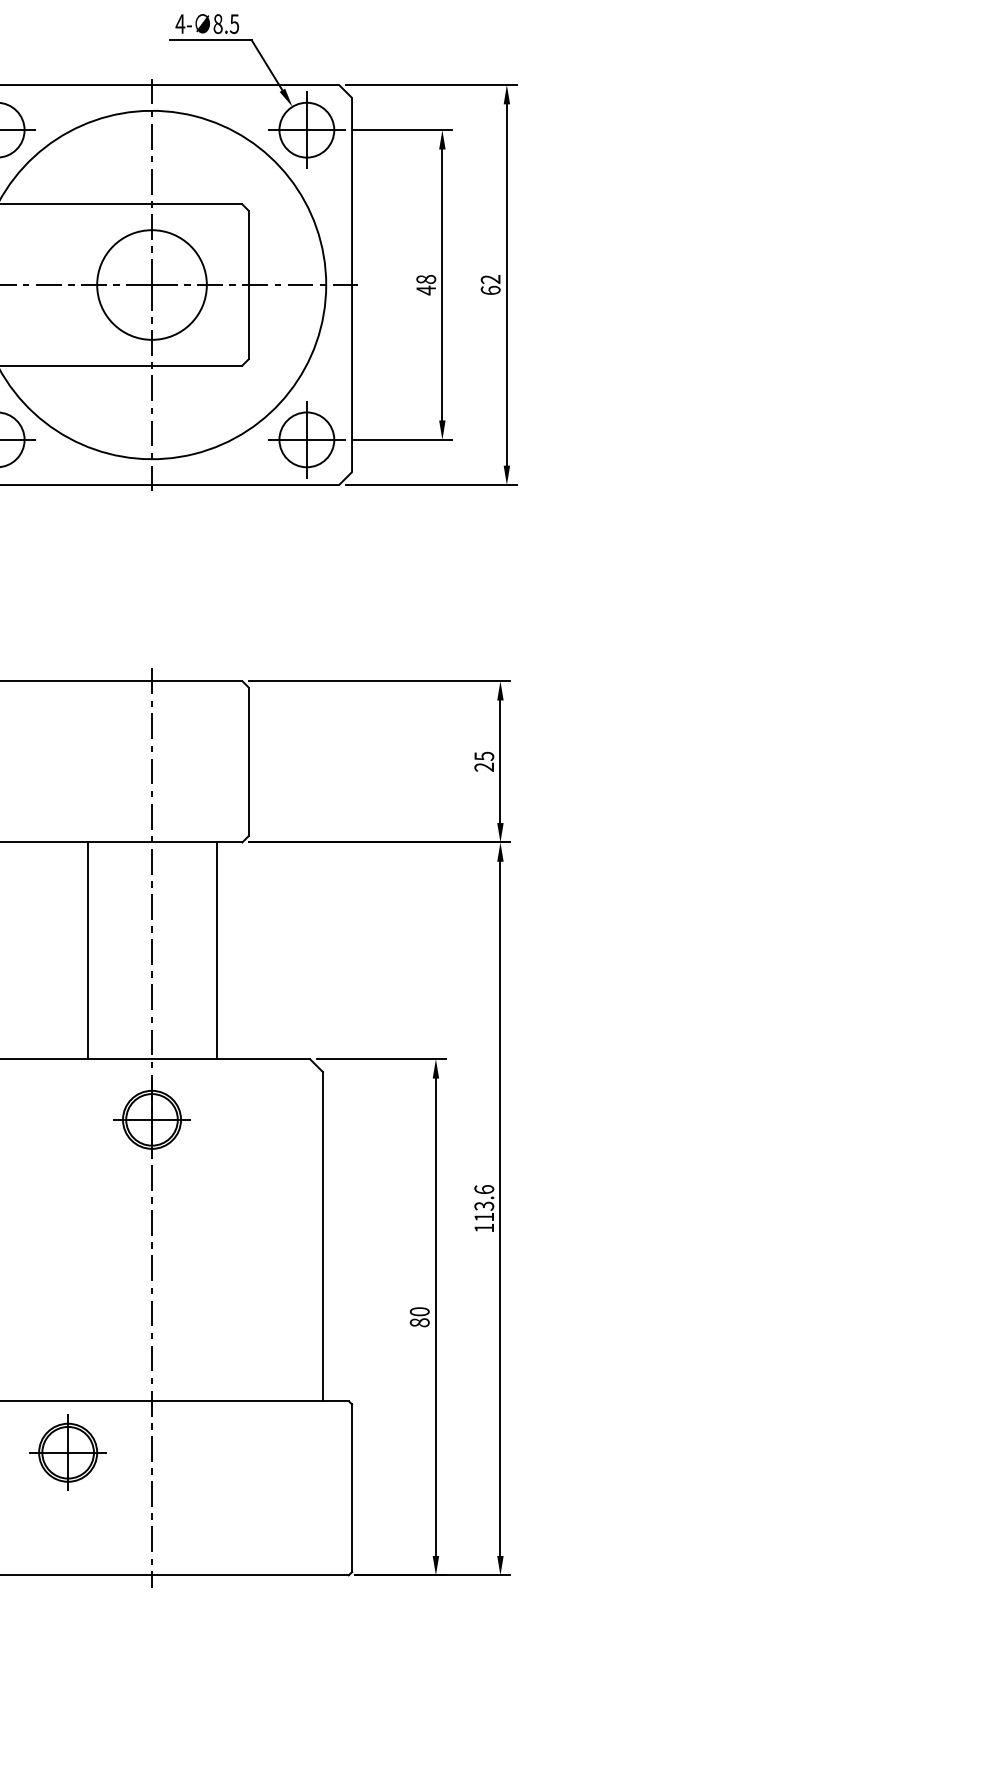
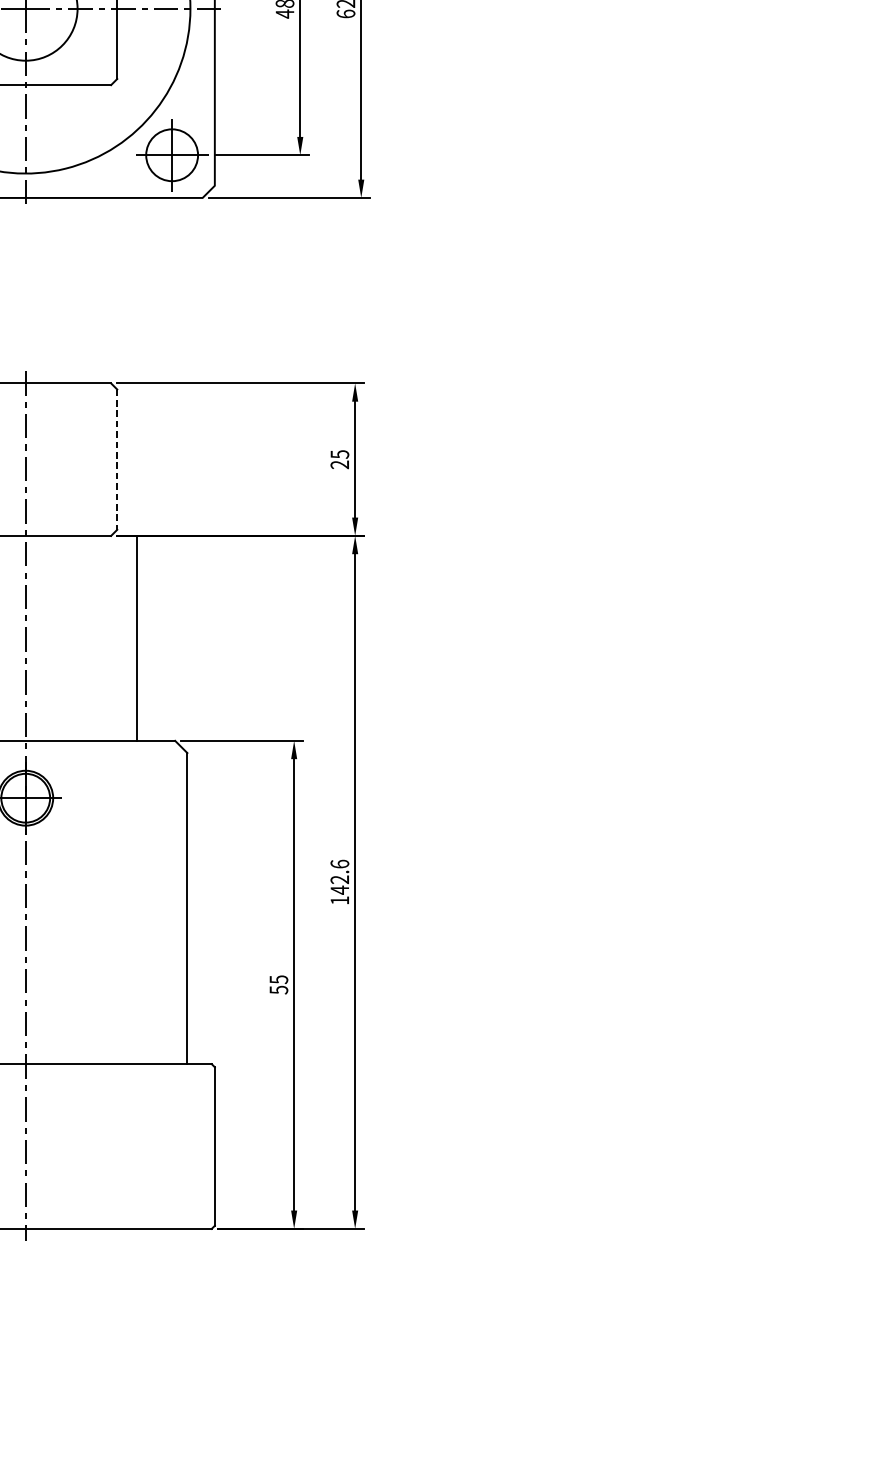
line: (248, 762) -> (116, 460), solid -> dashed
line: (216, 950) -> (136, 638), moved
text: (484, 1211) -> (340, 884), 113.6 -> 142.6
text: (419, 1317) -> (278, 985), 80 -> 55

